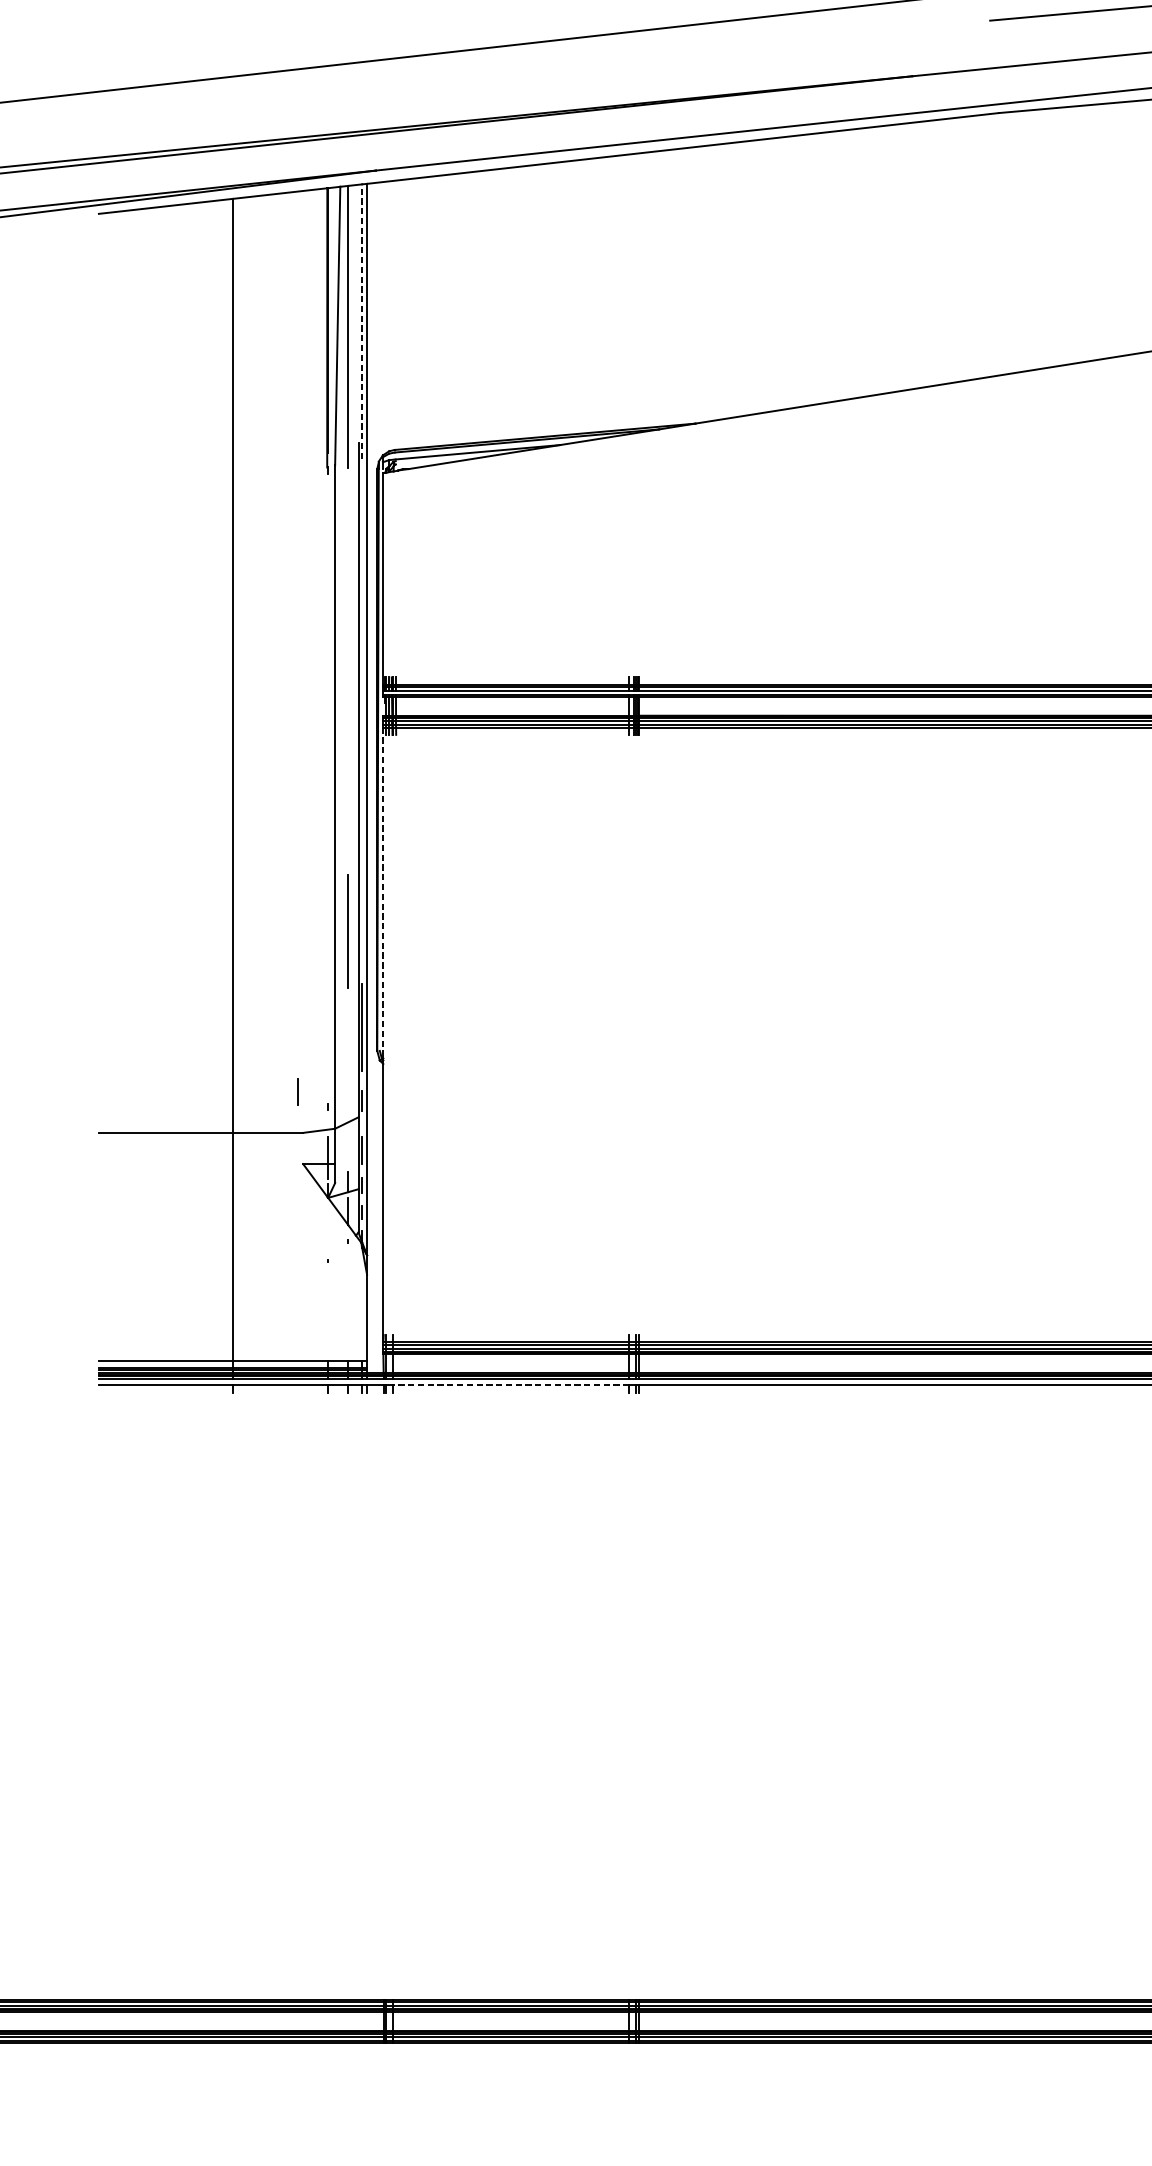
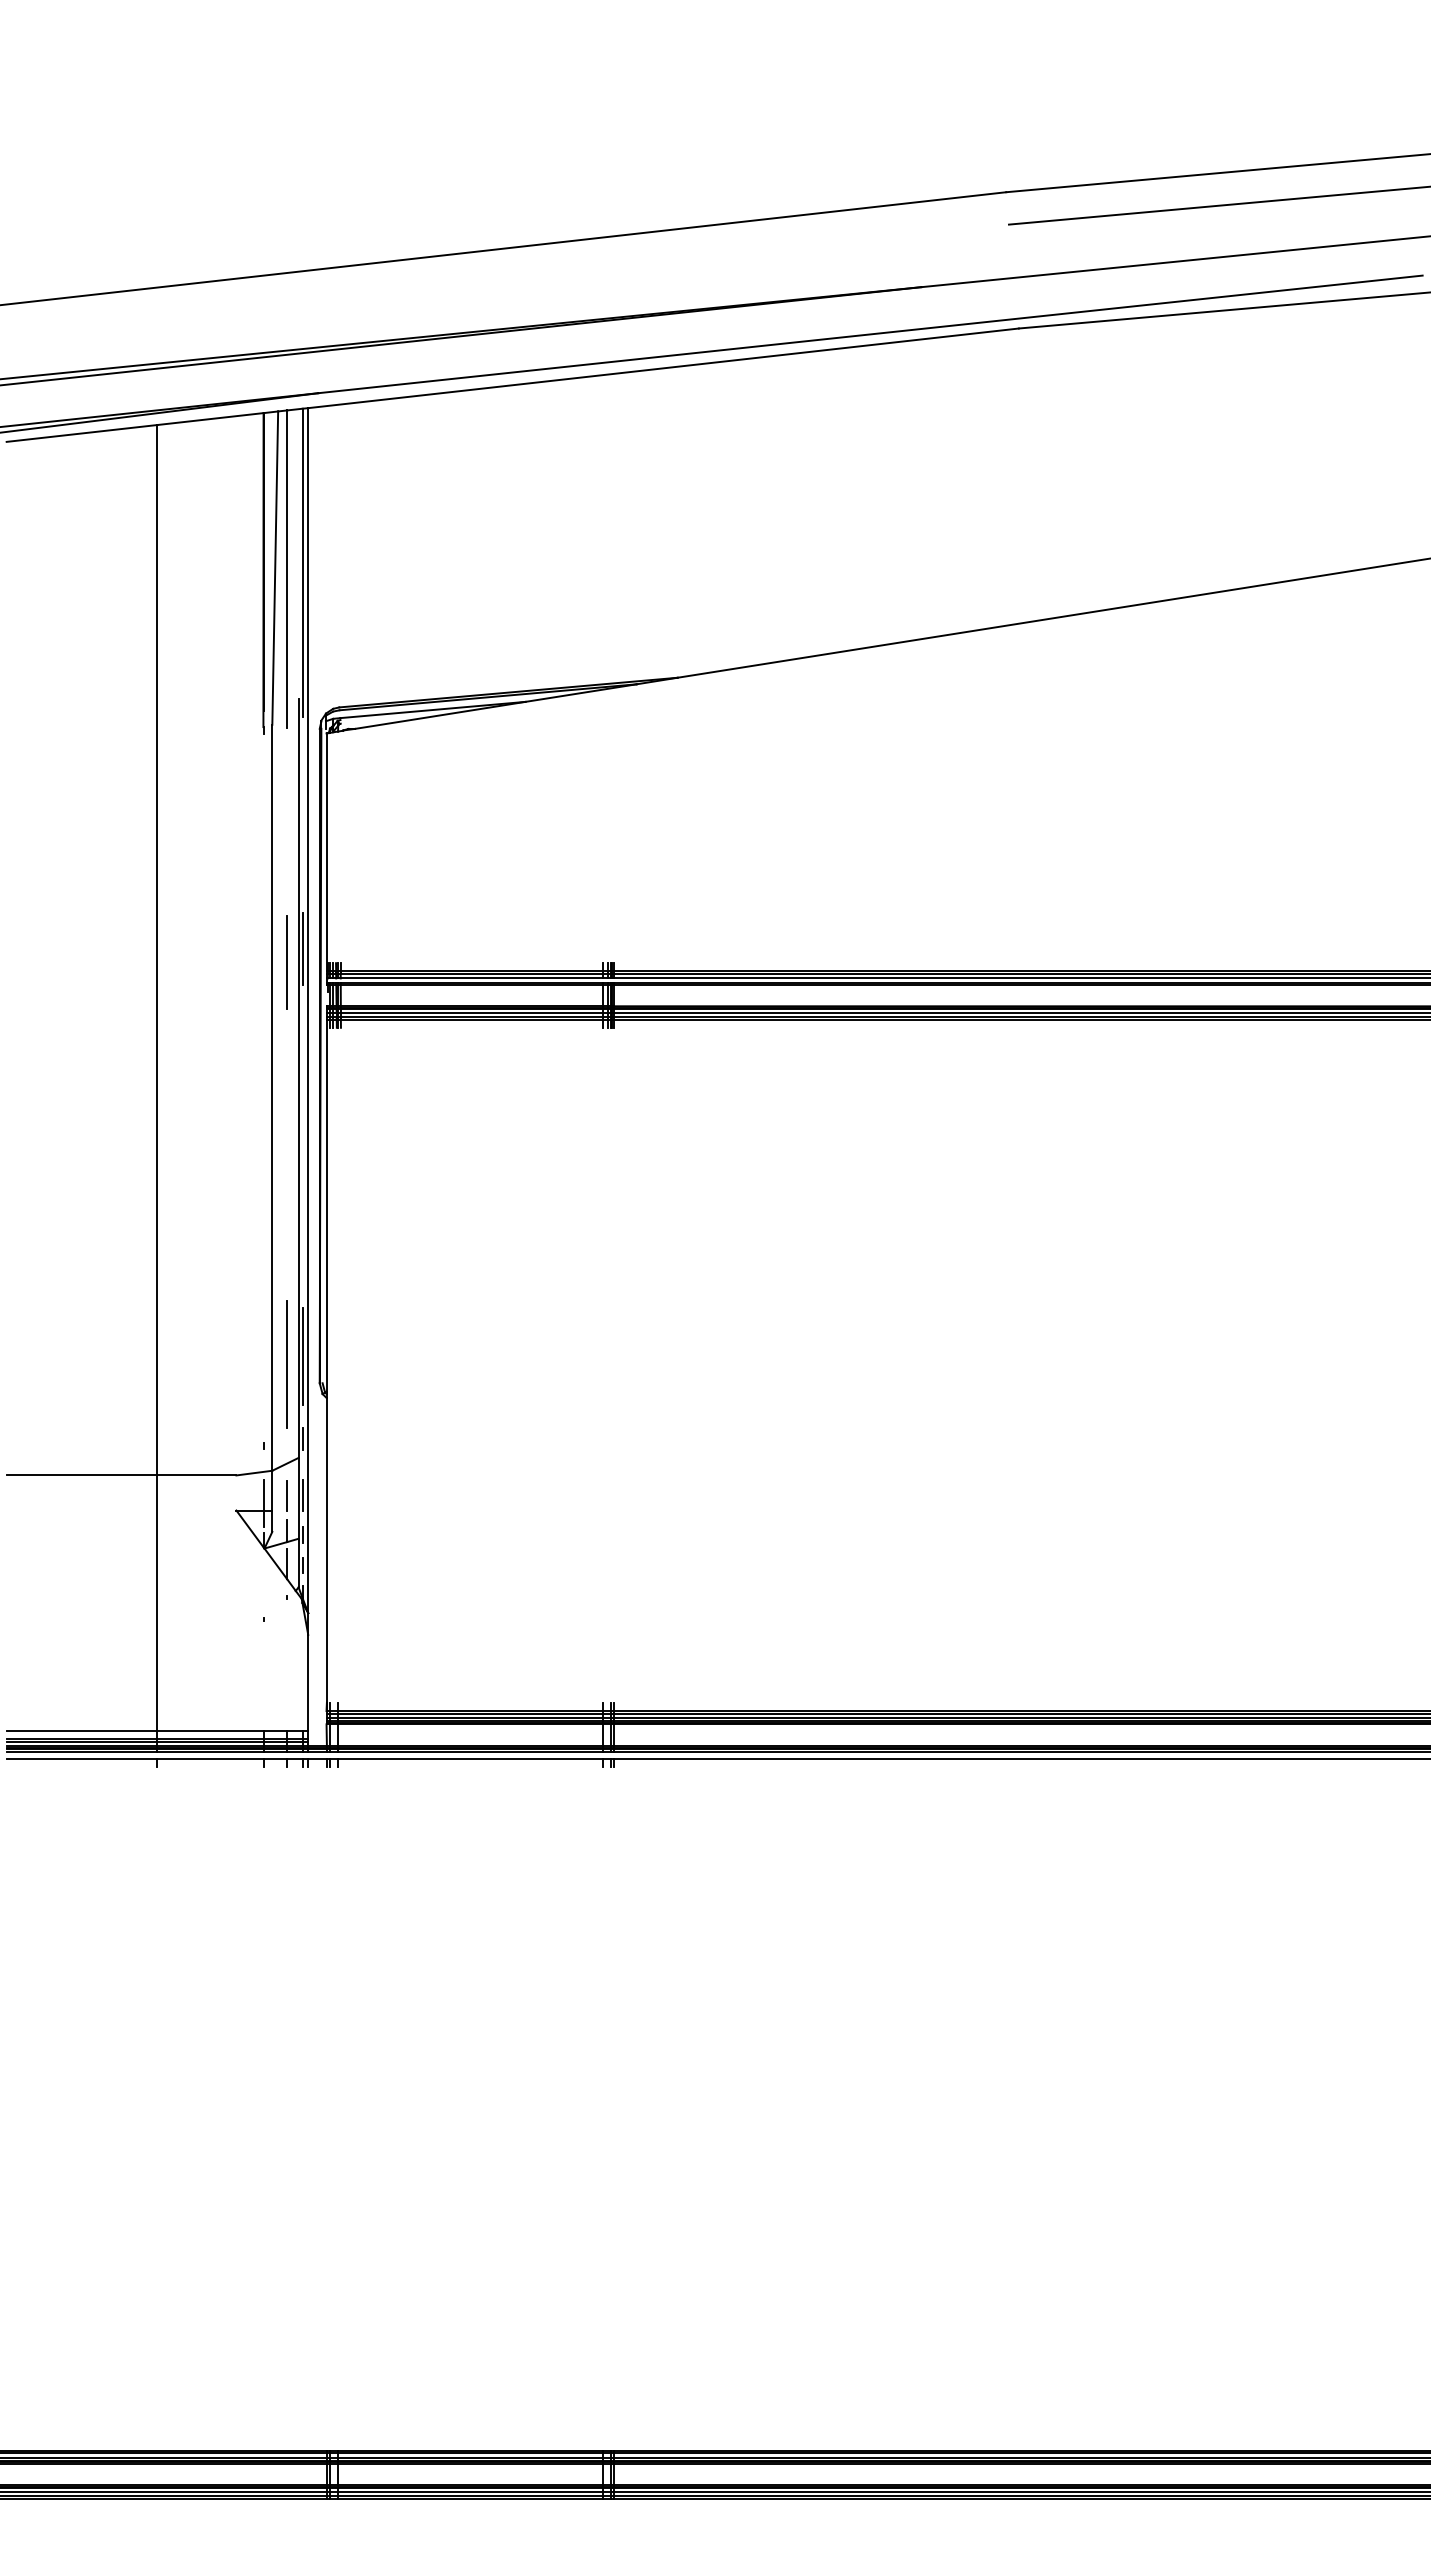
line: (361, 321) -> (302, 562), dashed -> solid
line: (361, 664) -> (302, 948), added
line: (348, 676) -> (287, 962), added
line: (383, 893) -> (326, 1206), dashed -> solid
line: (347, 931) -> (286, 1364), moved
line: (297, 1092) -> (286, 1495), moved
line: (511, 1385) -> (470, 1759), dashed -> solid

